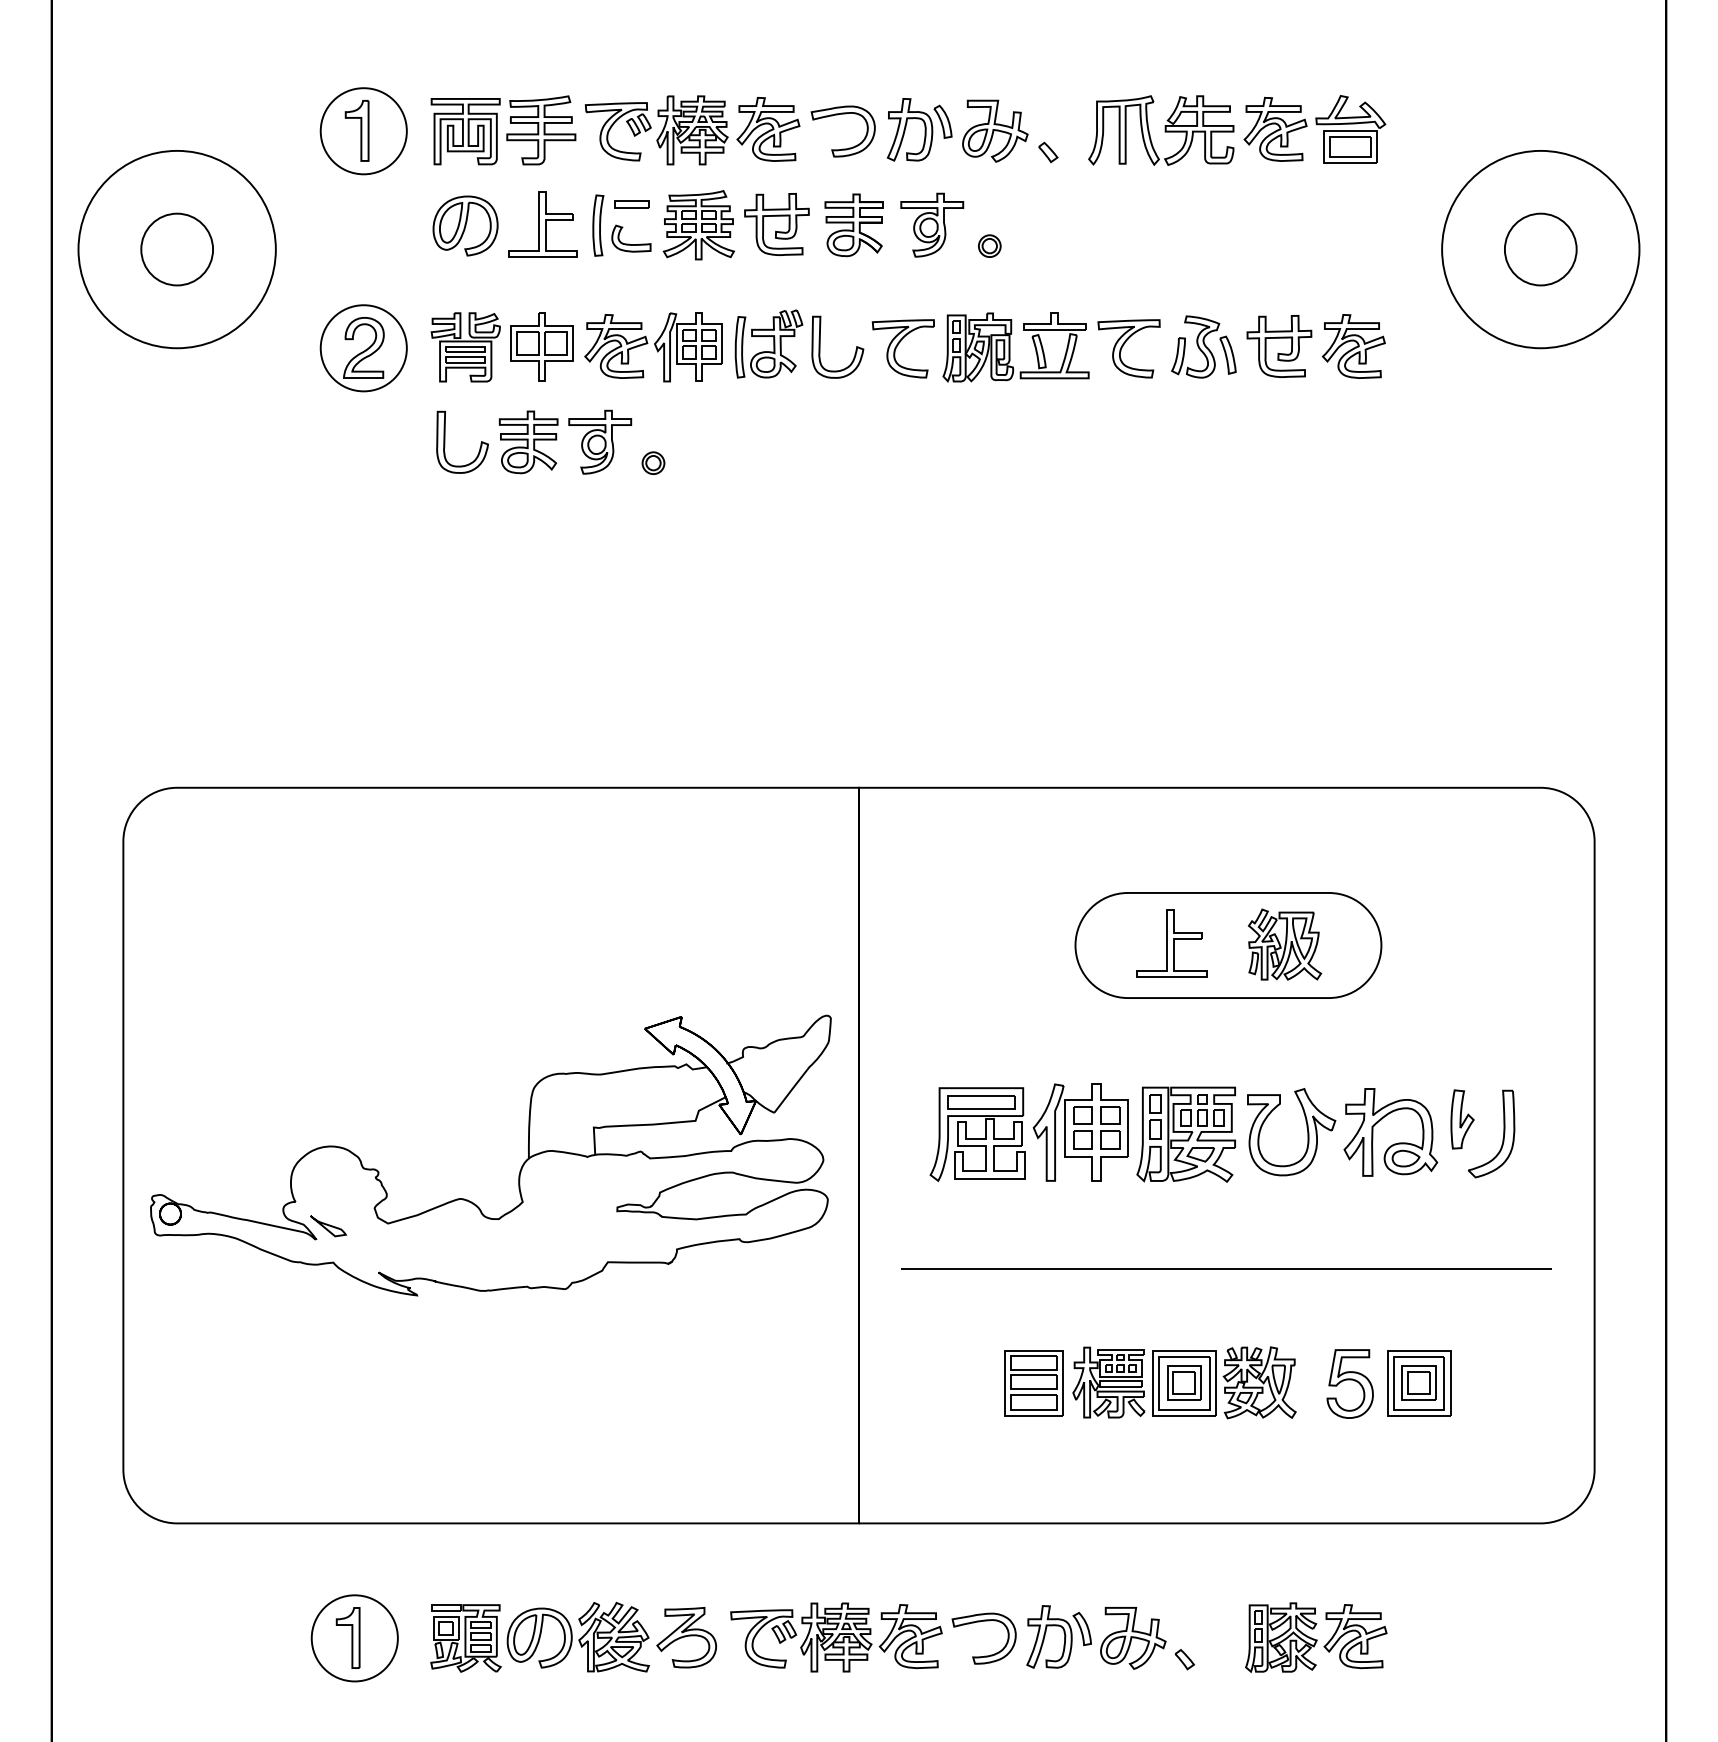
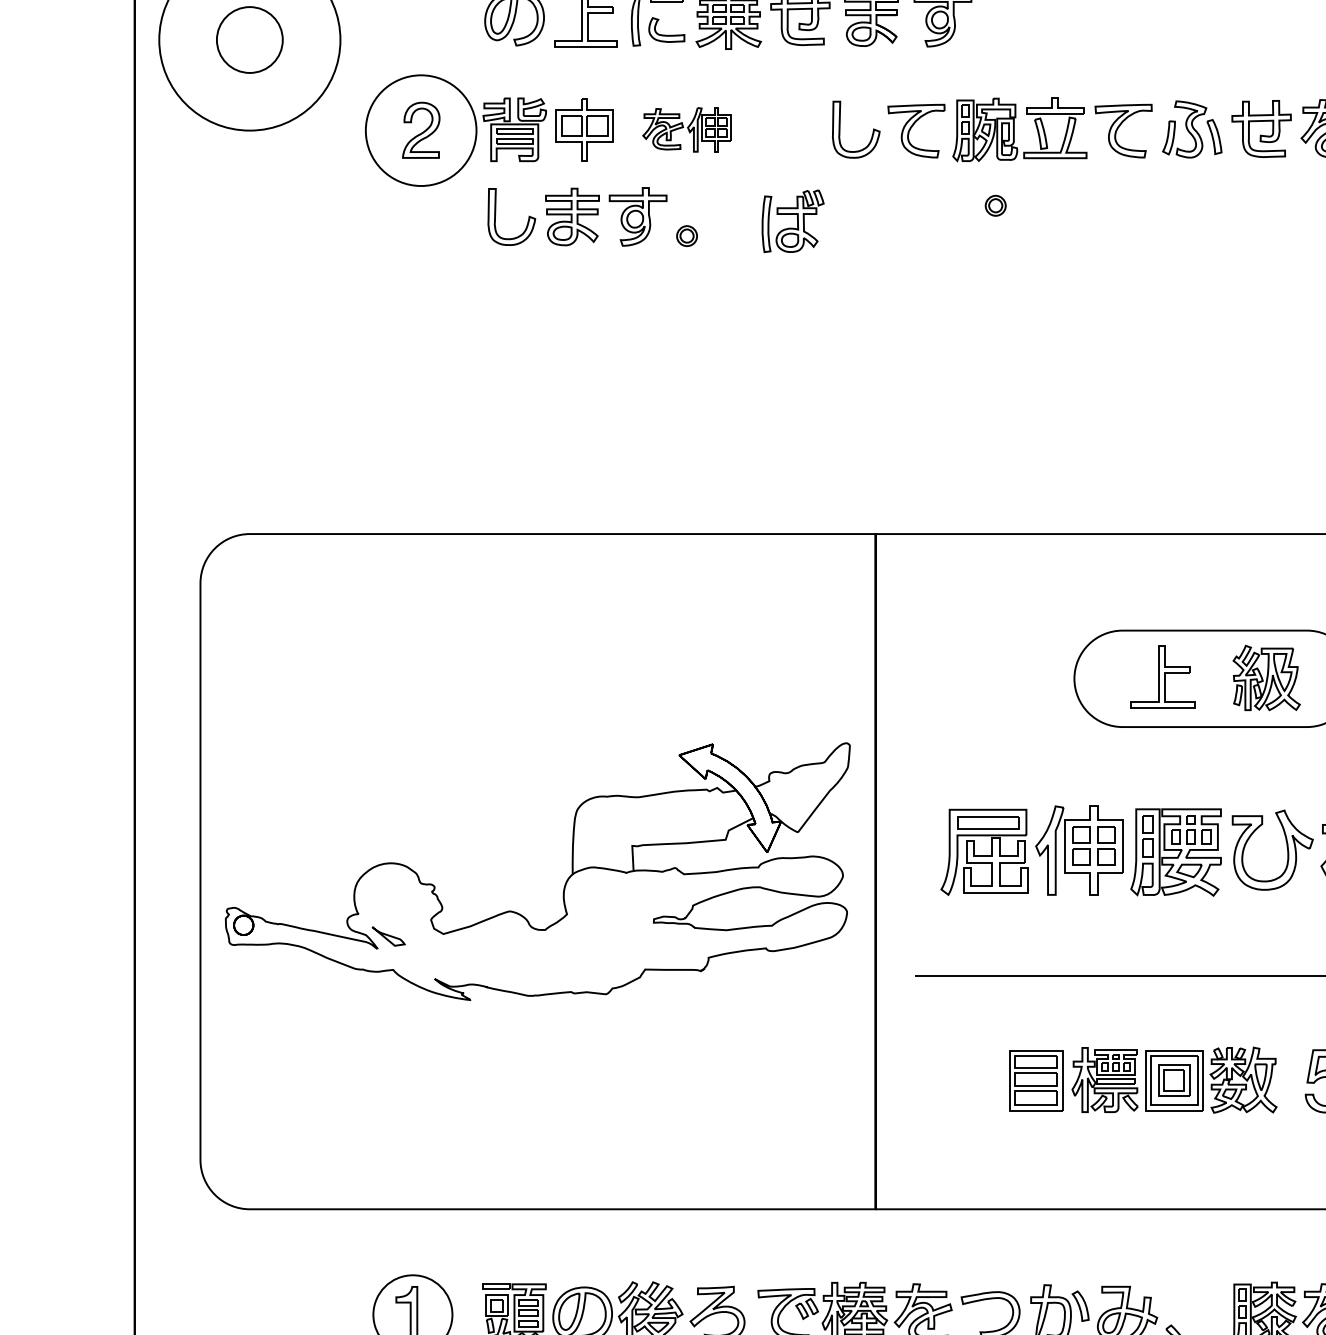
part: (989, 245) -> (995, 205), moved
part: (768, 343) -> (792, 220), moved
part: (653, 347) -> (687, 129), size x0.7
circle: (363, 348) -> (420, 130), size x1.4

